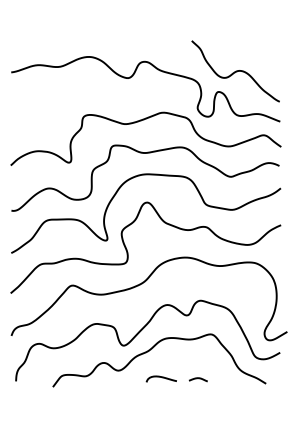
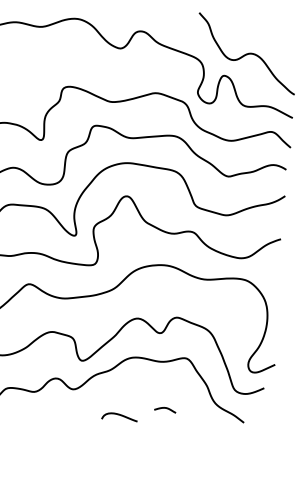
curve: (160, 377) -> (118, 415), moved

